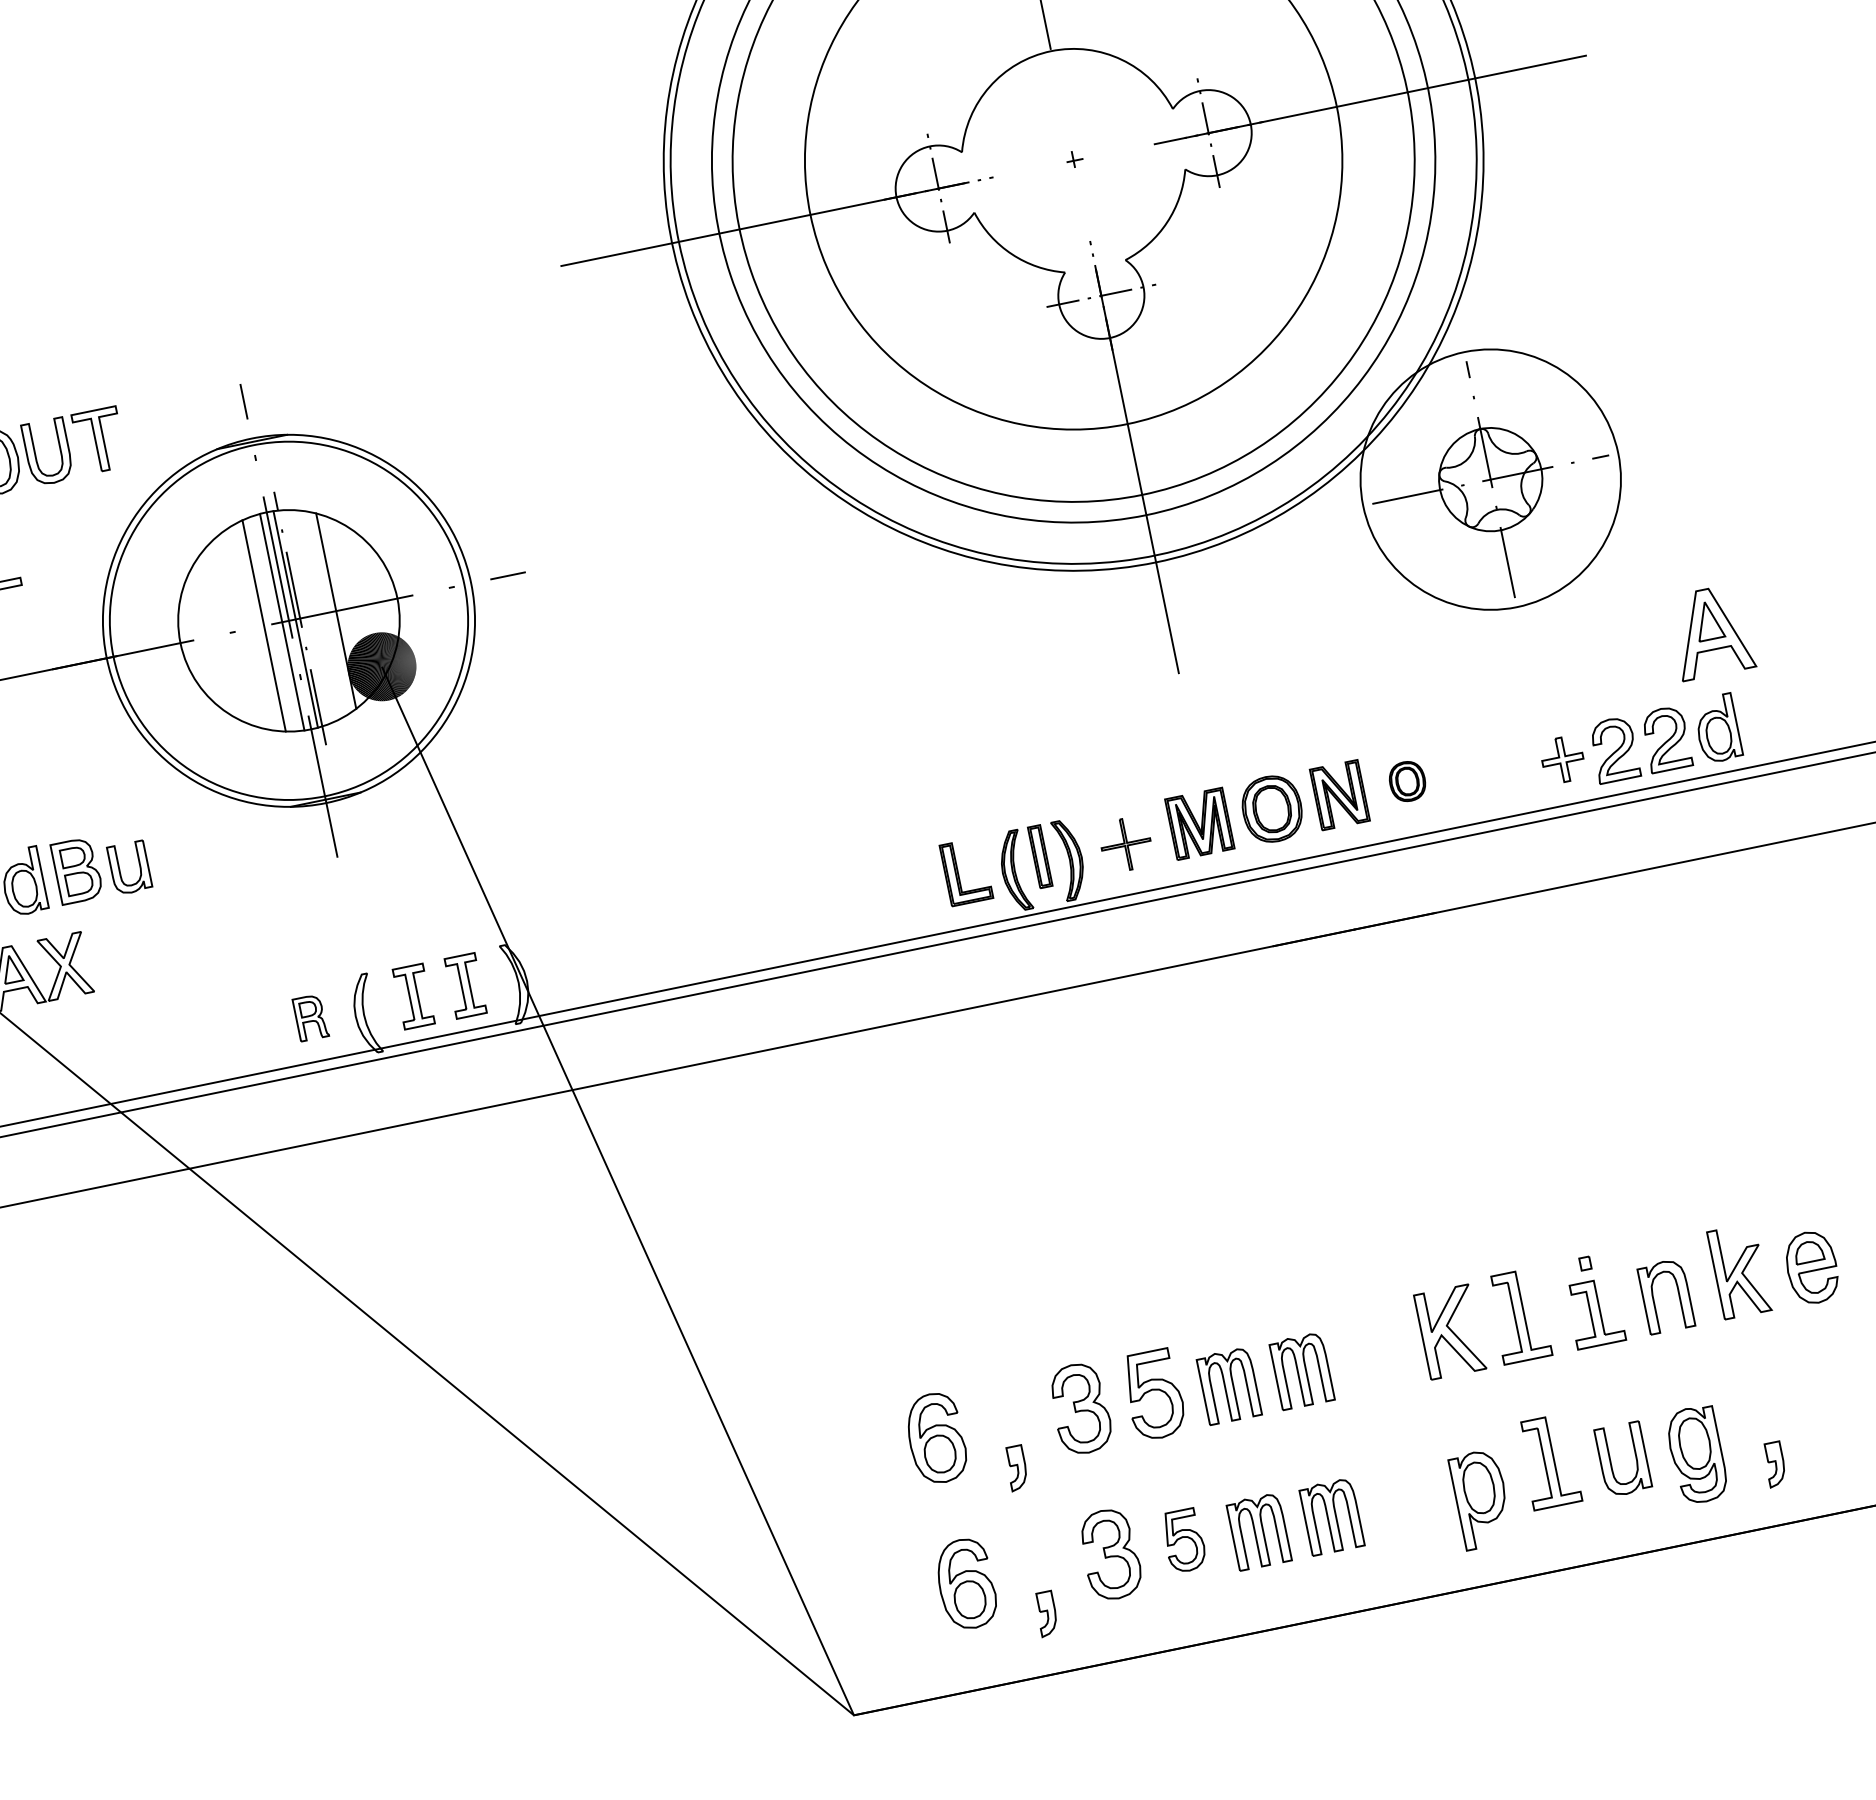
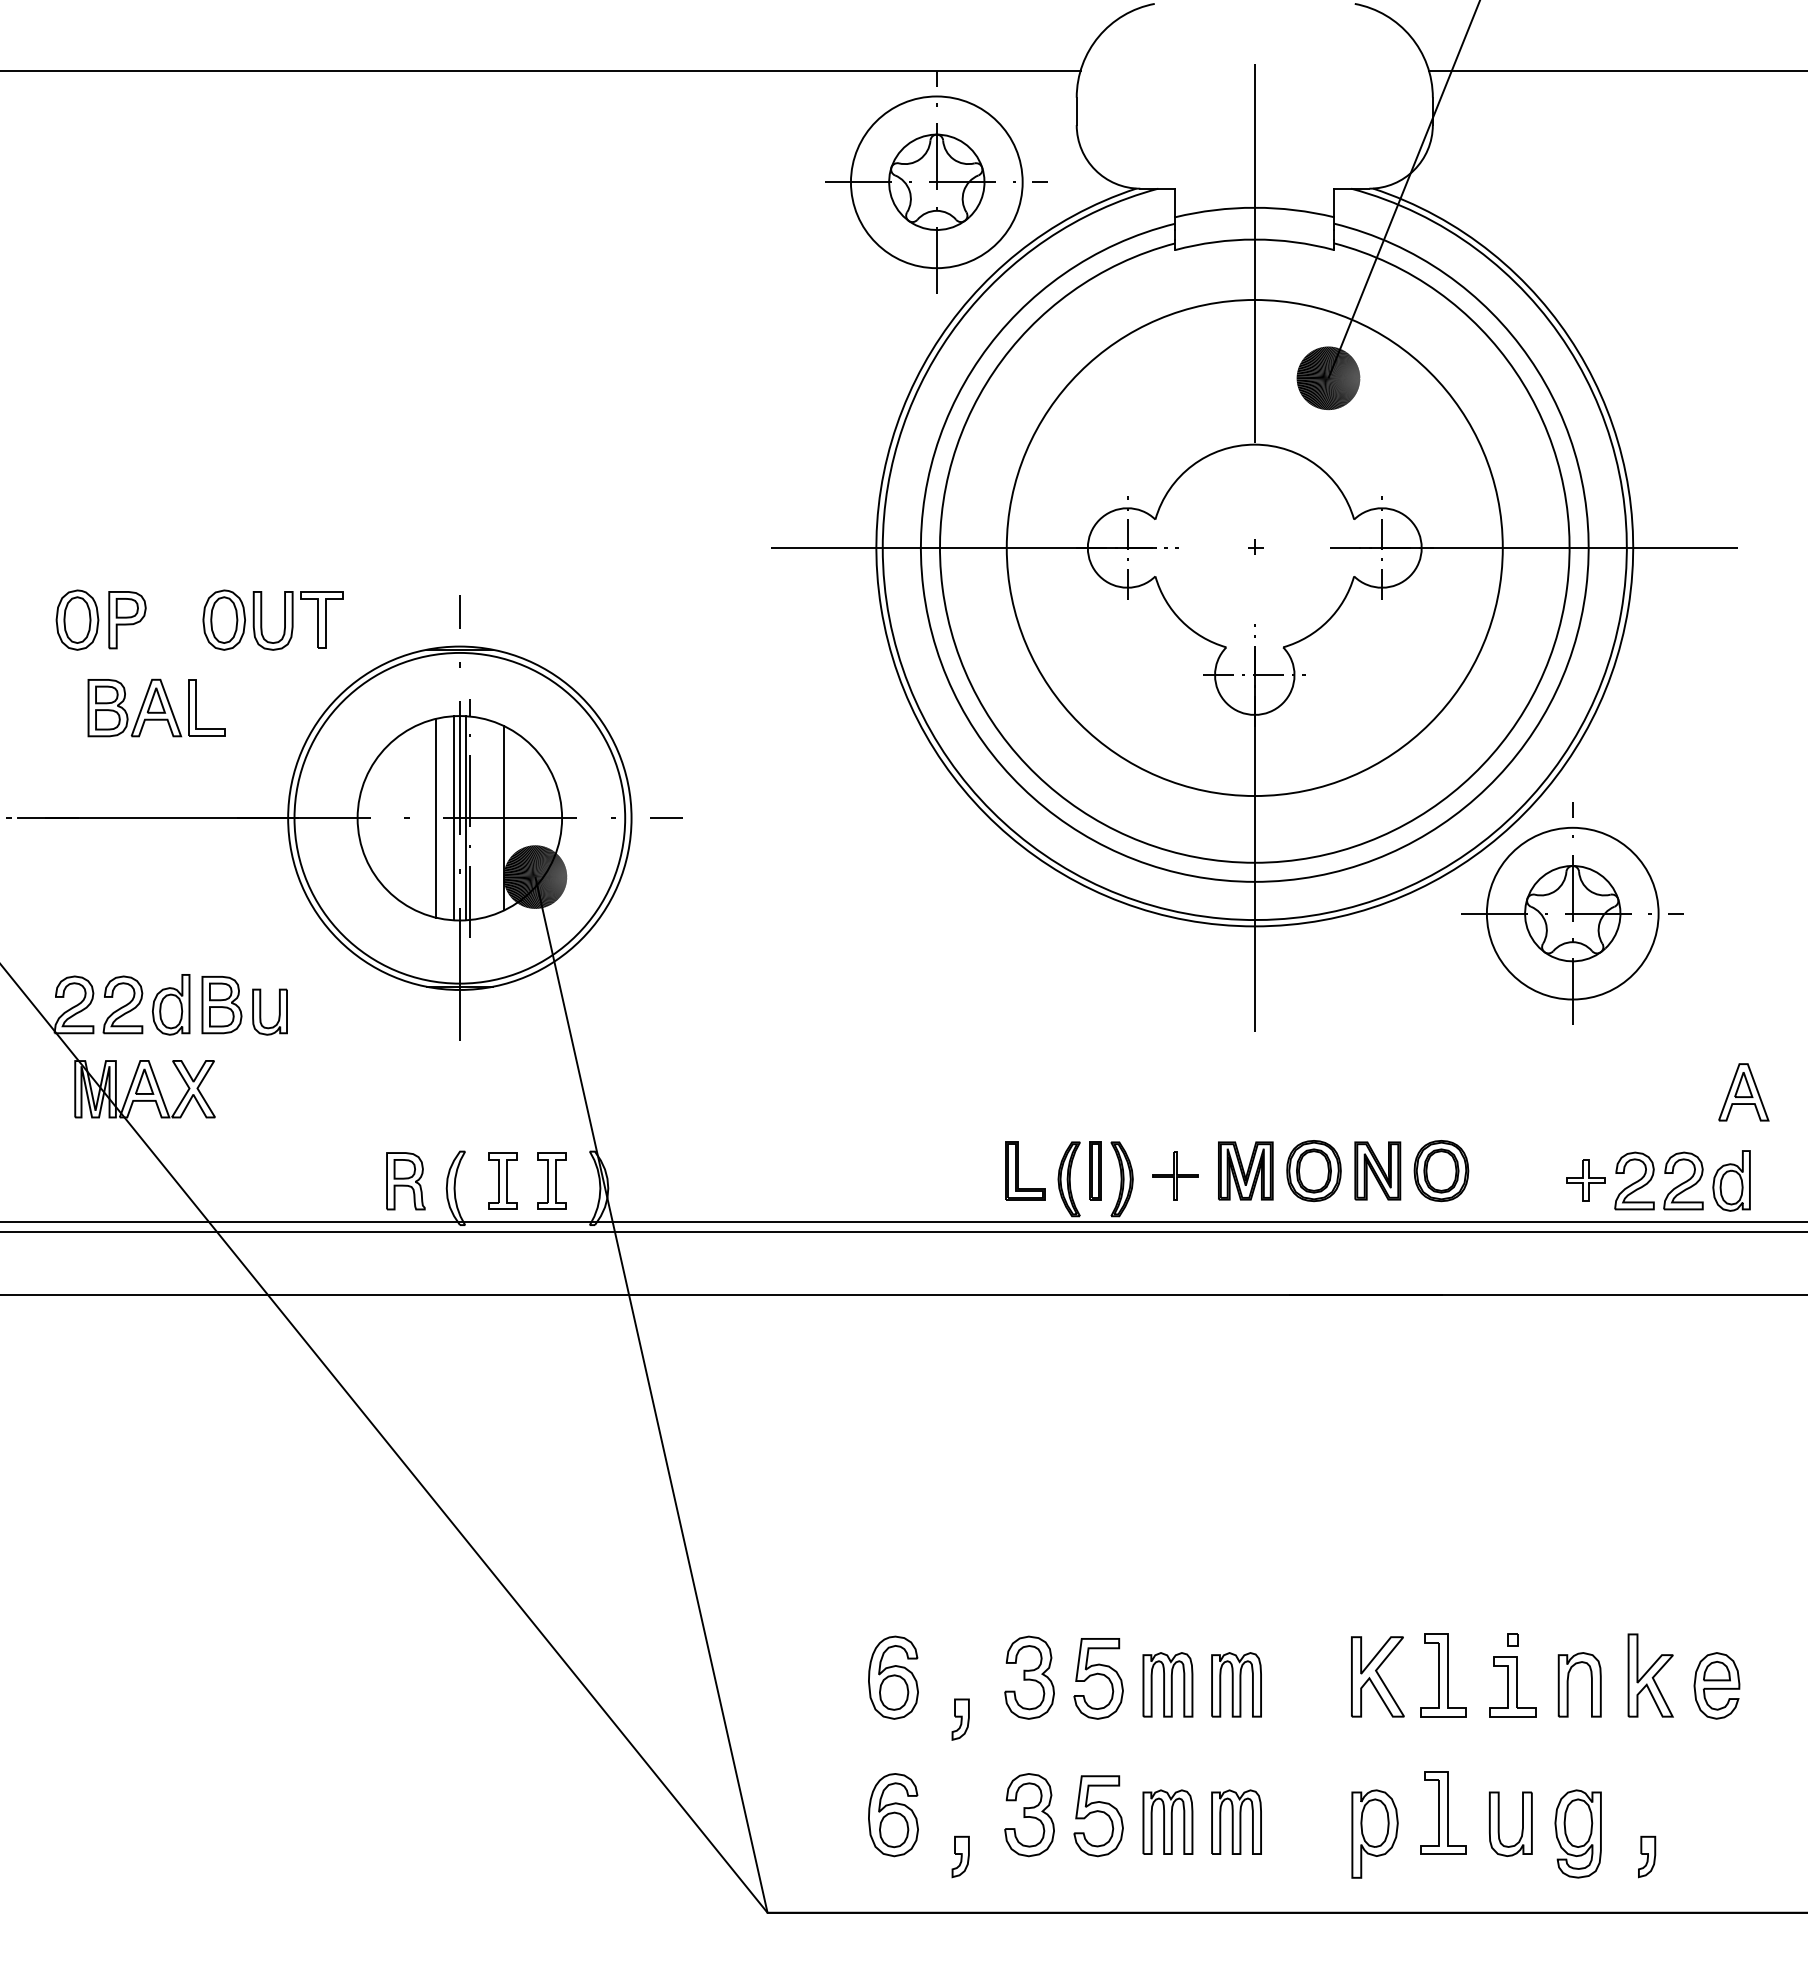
circle: (1490, 479) -> (1572, 913), size x0.71
part: (1710, 632) -> (1743, 1092), size x0.71
part: (1407, 781) -> (1441, 1171), size x1.67
part: (310, 1018) -> (405, 1181), size x1.43
part: (1184, 1541) -> (1098, 1816), size x1.43

